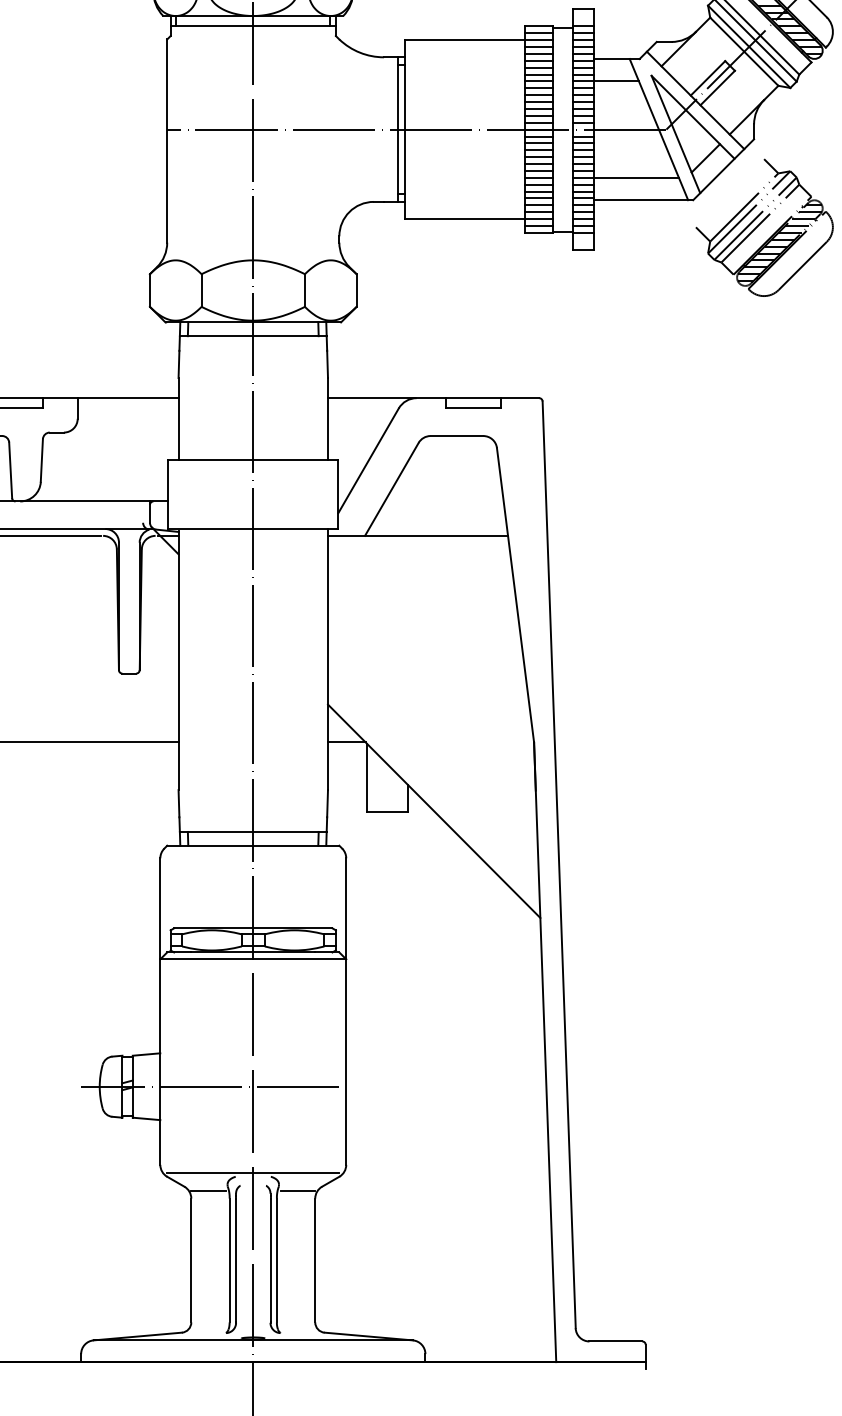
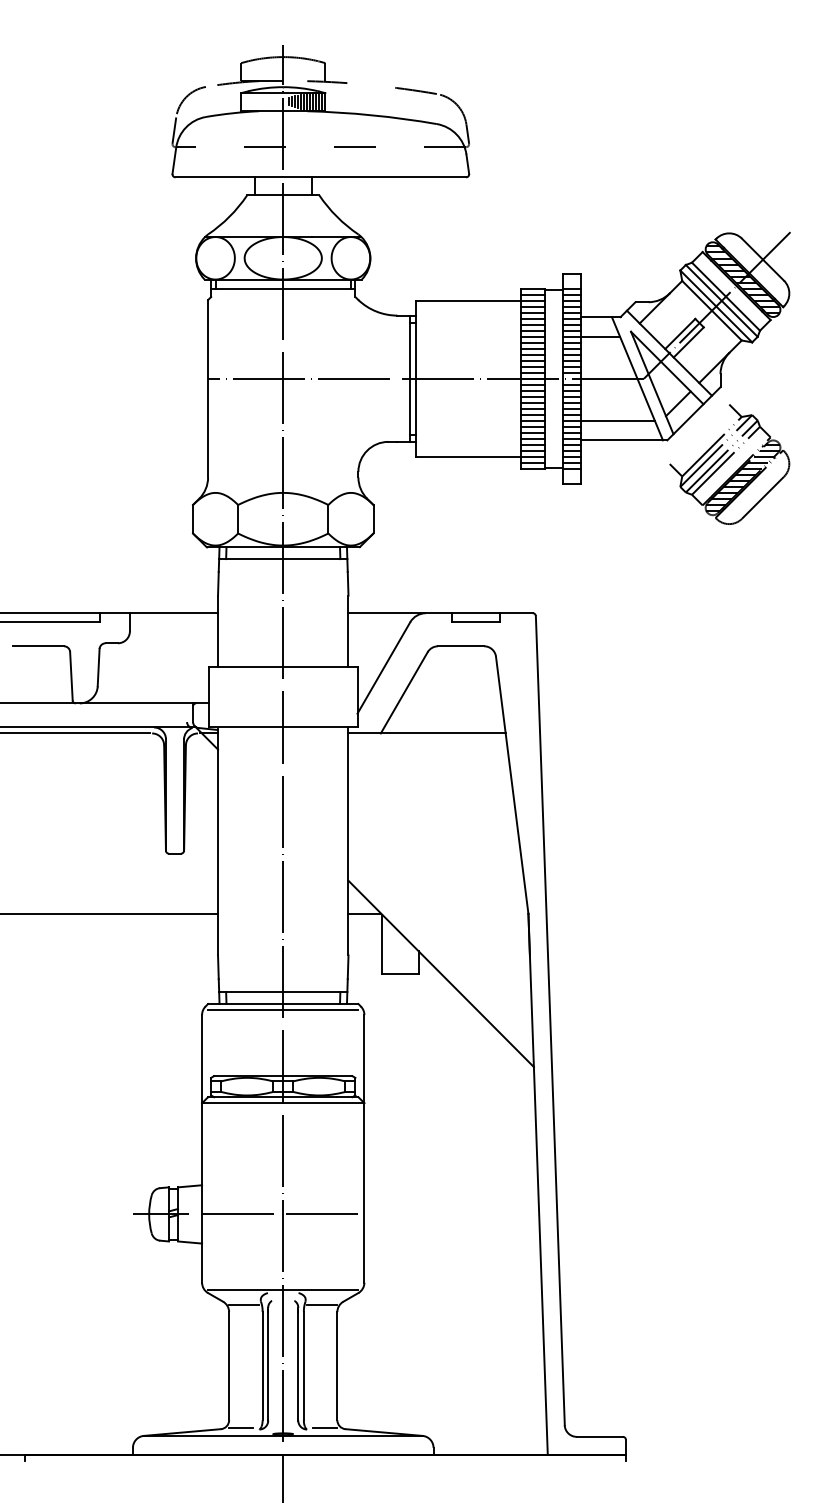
line: (253, 853) -> (283, 1010), added
line: (205, 1331) -> (241, 1428), added
line: (301, 1331) -> (325, 1428), added

